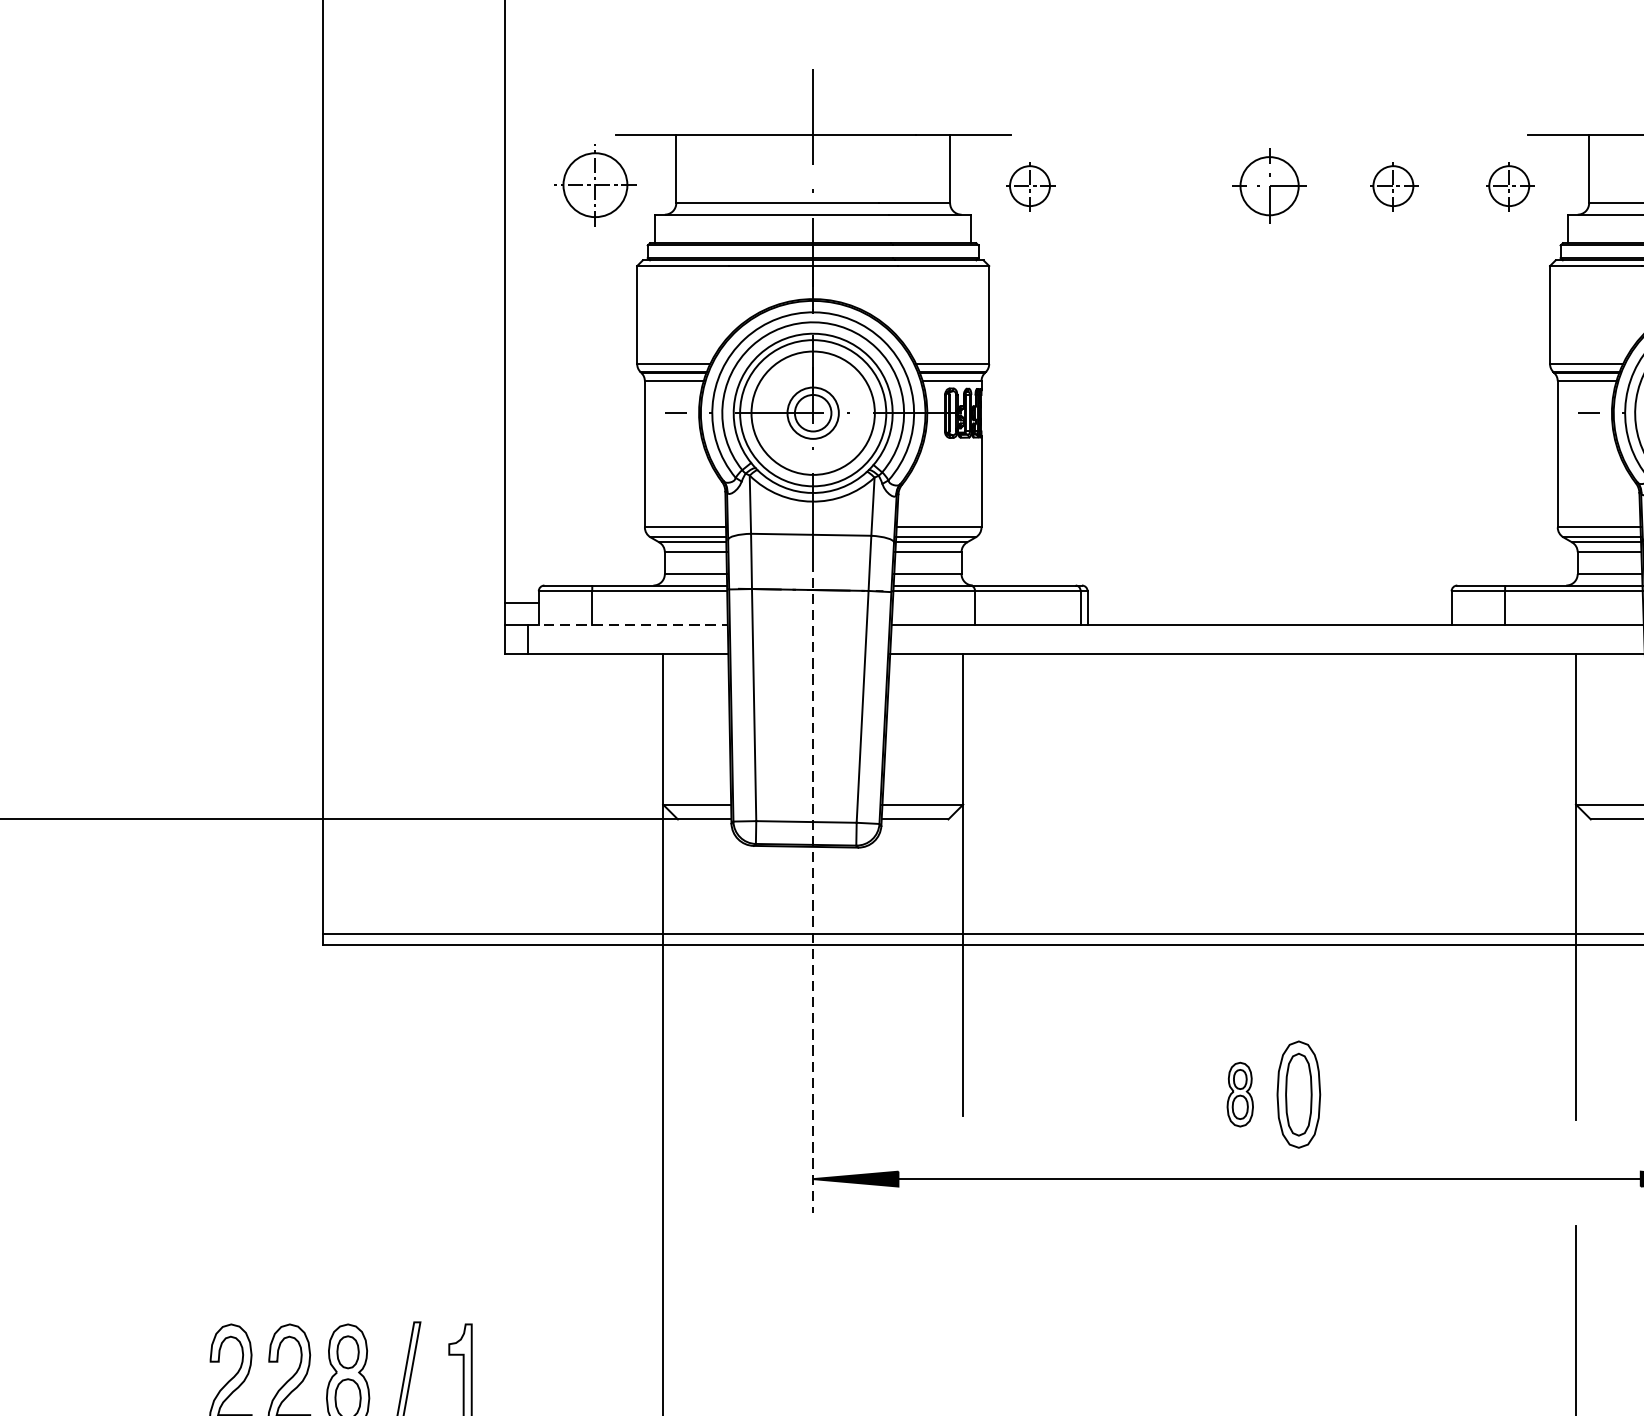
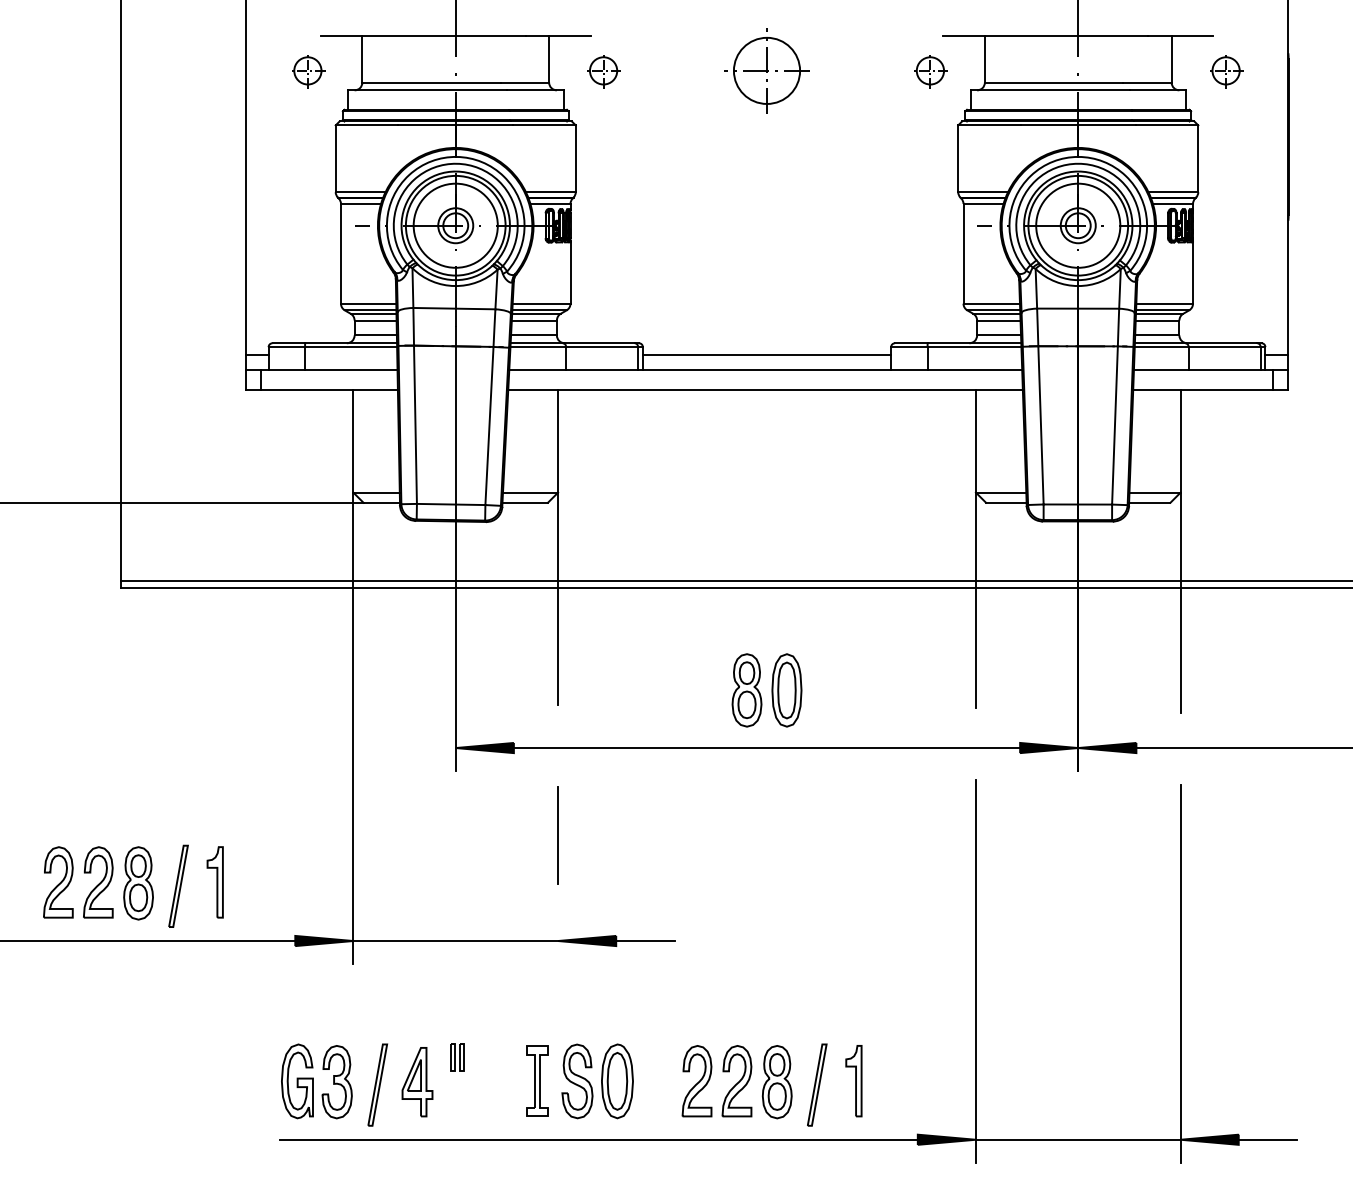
part: (1268, 185) -> (766, 70), size x1.67
part: (597, 187) -> (308, 71), size x0.62
part: (1393, 187) -> (851, 71), removed
line: (1268, 602) -> (766, 354), added
line: (628, 625) -> (329, 370), dashed -> solid
line: (812, 887) -> (455, 549), dashed -> solid
part: (1239, 1094) -> (746, 690), size x1.67
line: (962, 1307) -> (557, 835), added

